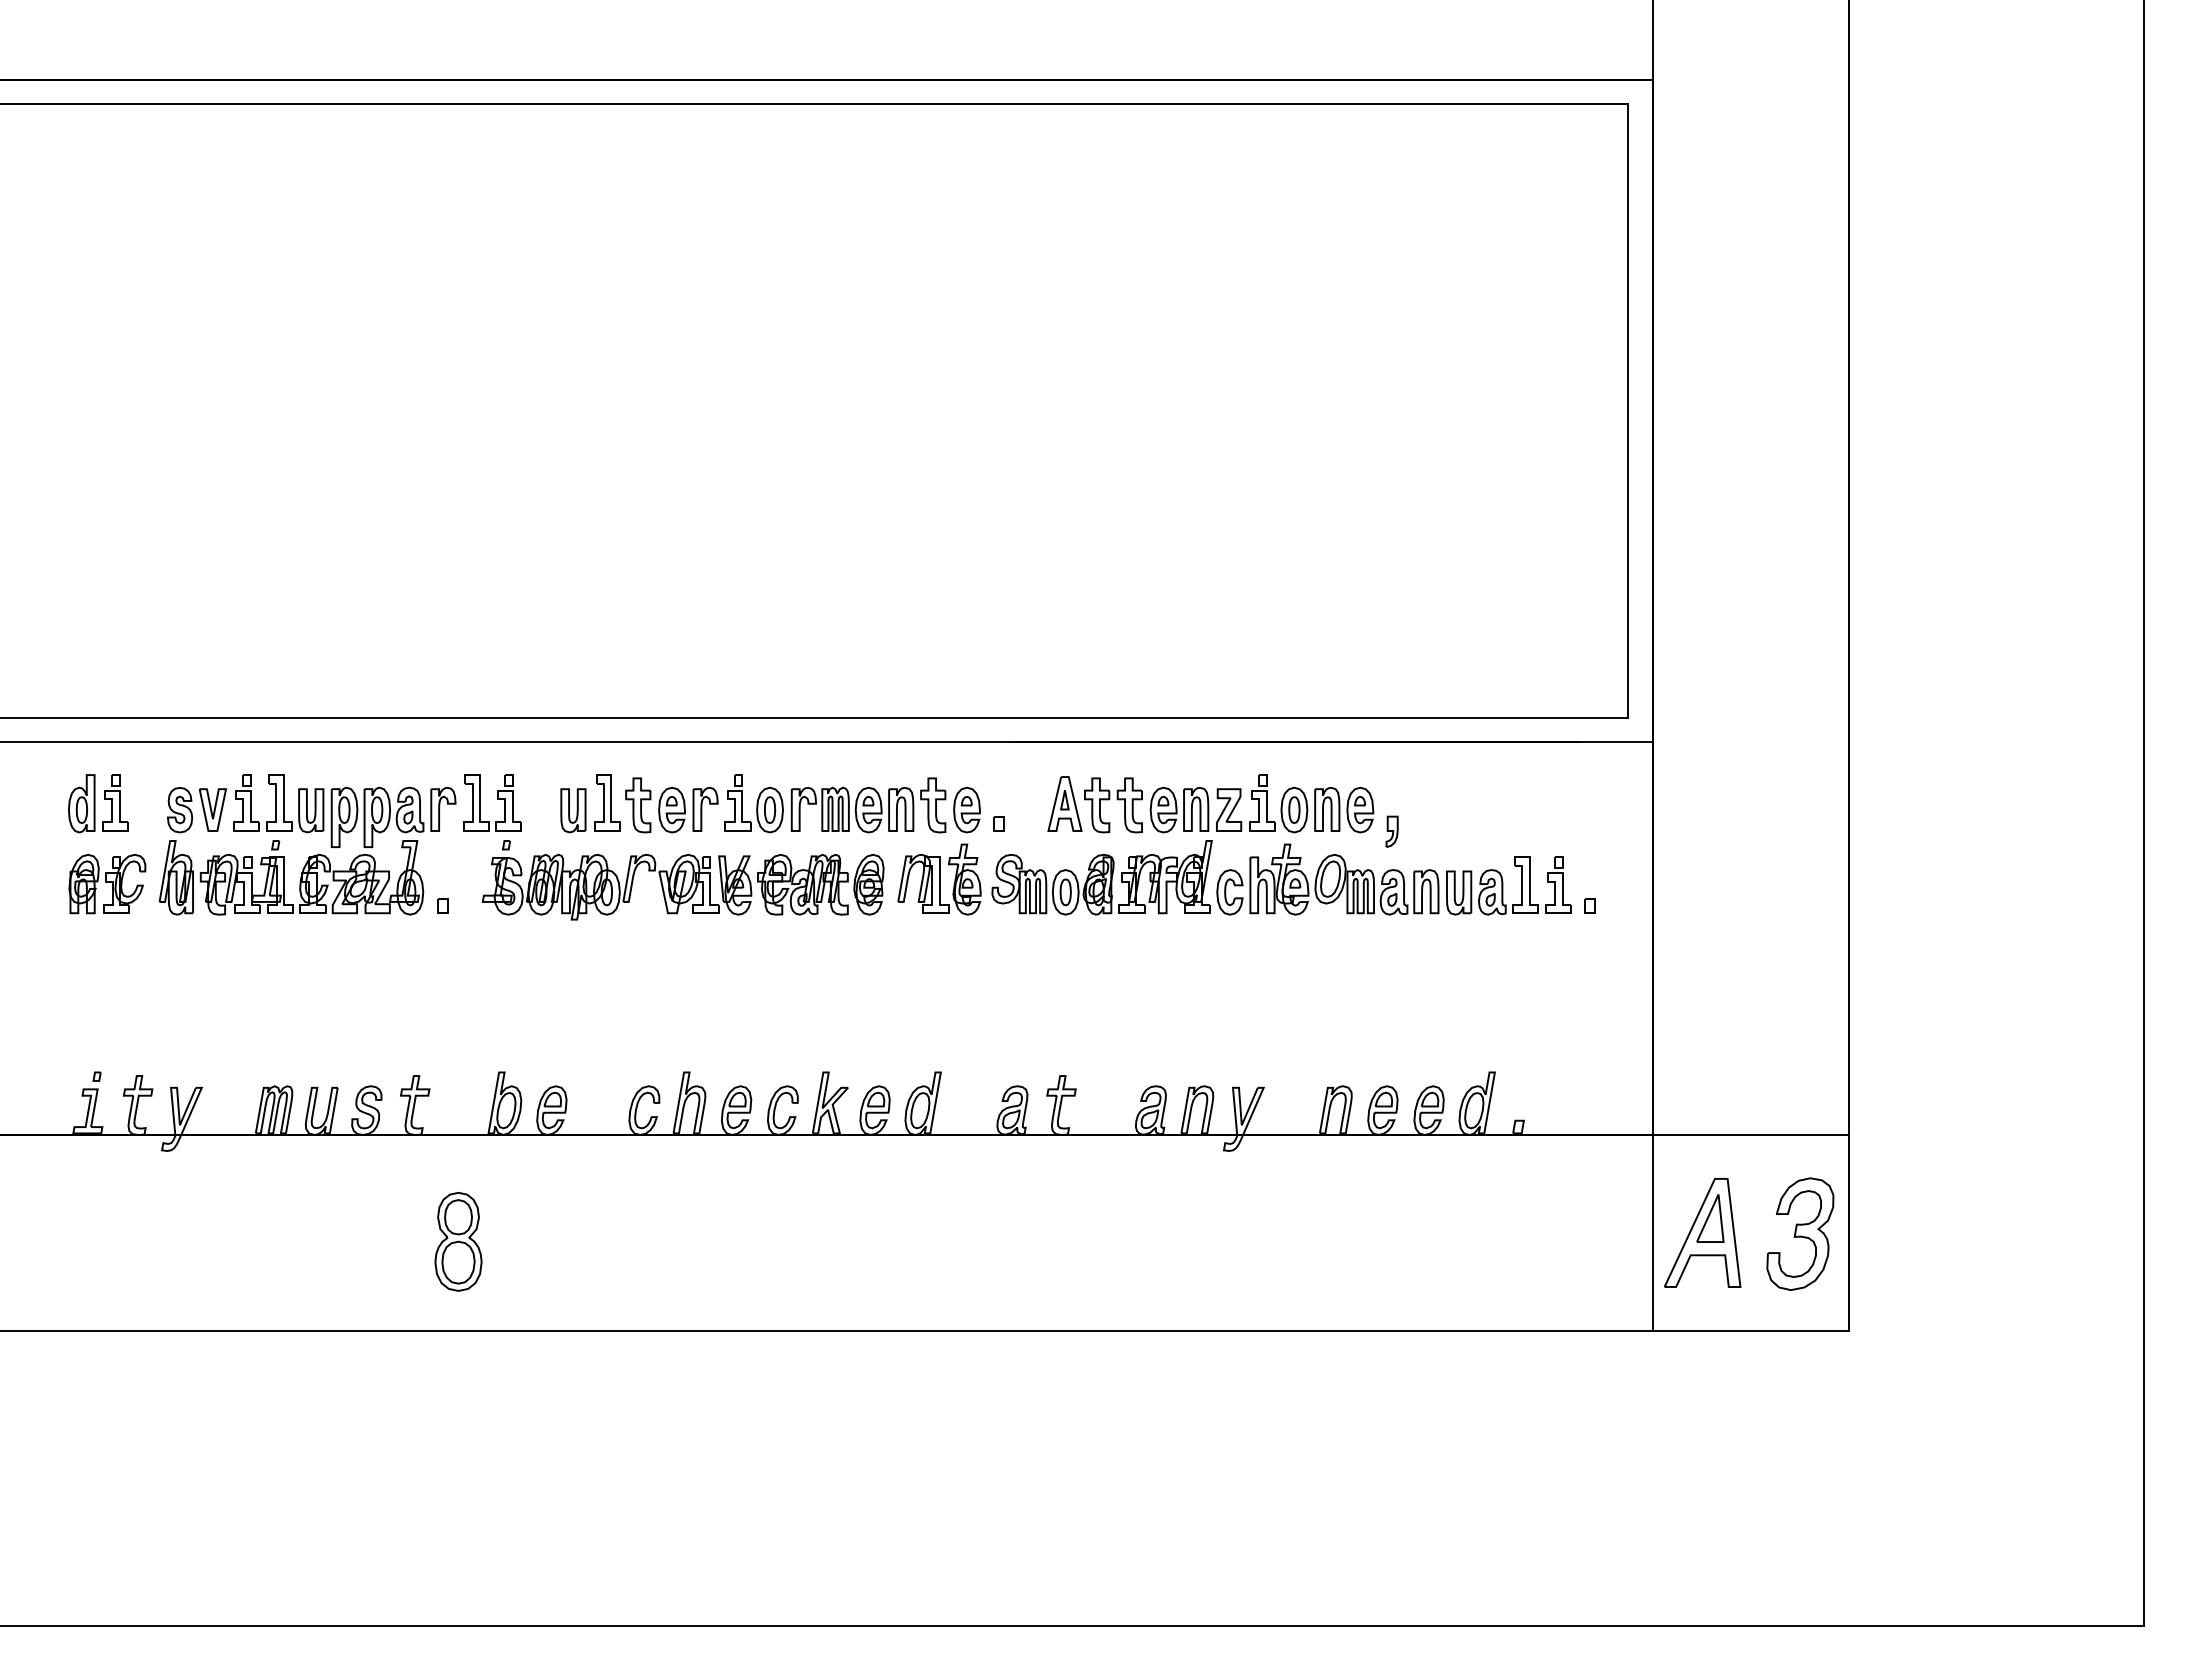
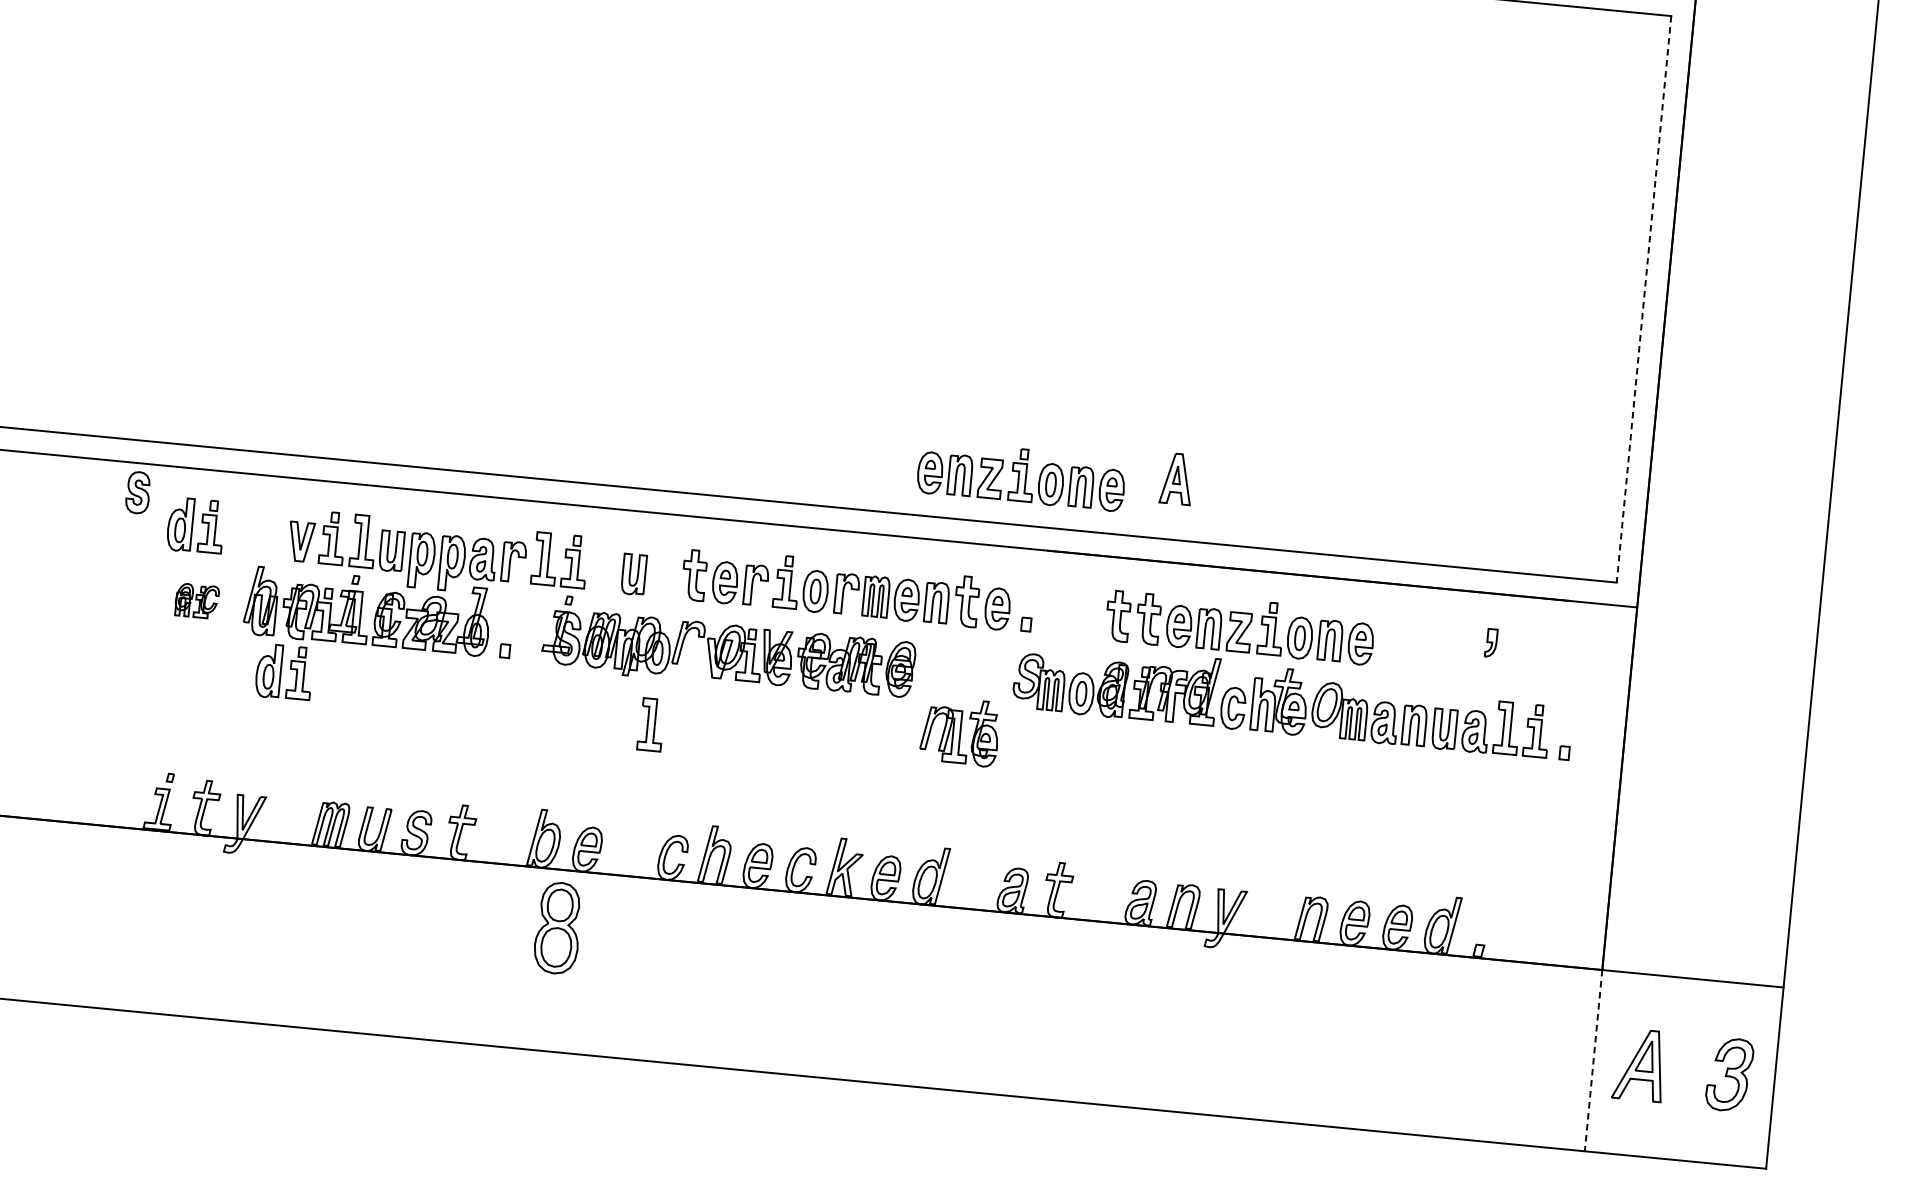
line: (1628, 411) -> (1644, 299), solid -> dashed
part: (978, 664) -> (1021, 475), added
part: (607, 802) -> (651, 724), moved
part: (1064, 803) -> (1176, 478), moved
part: (180, 810) -> (138, 493), moved
part: (1391, 831) -> (1490, 642), moved
part: (939, 879) -> (960, 731), moved
part: (107, 884) -> (197, 601), size x0.6
part: (208, 951) -> (284, 672), added
part: (1702, 1232) -> (1639, 1064), size x0.7
line: (1653, 1233) -> (1594, 1061), solid -> dashed
part: (1800, 1233) -> (1729, 1074), size x0.7
part: (458, 1241) -> (558, 927), moved

